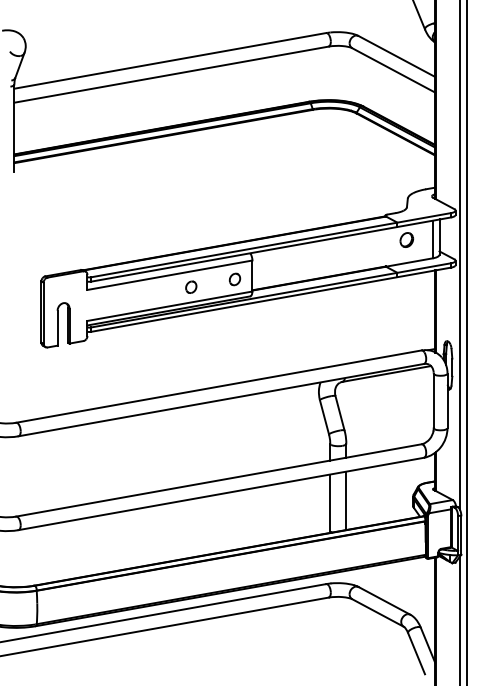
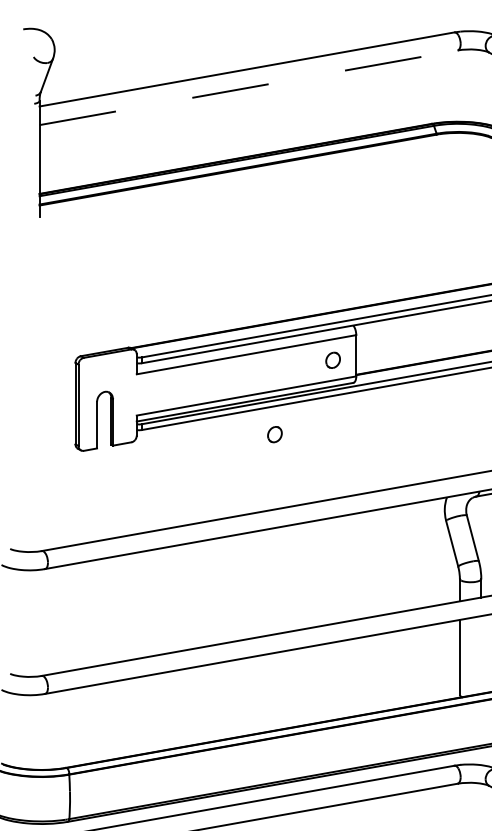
line: (171, 74) -> (248, 87), solid -> dashed
part: (191, 286) -> (275, 433), moved
line: (346, 500) -> (481, 654), removed

